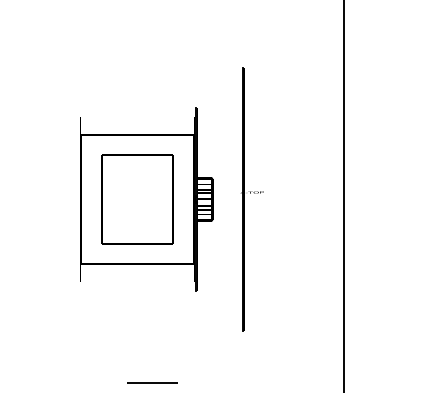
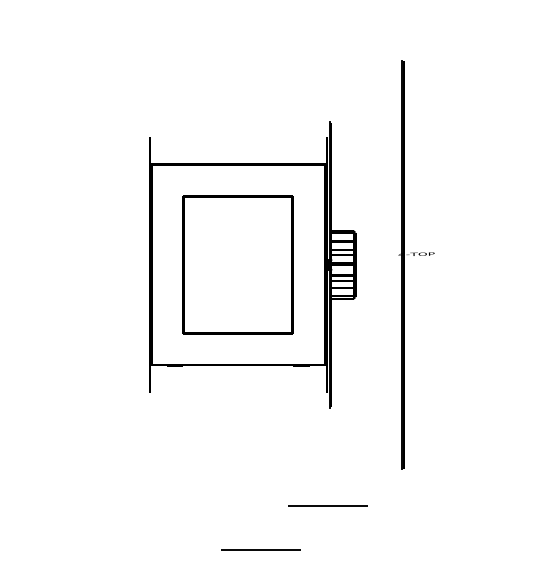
line: (195, 354) -> (328, 505), added

